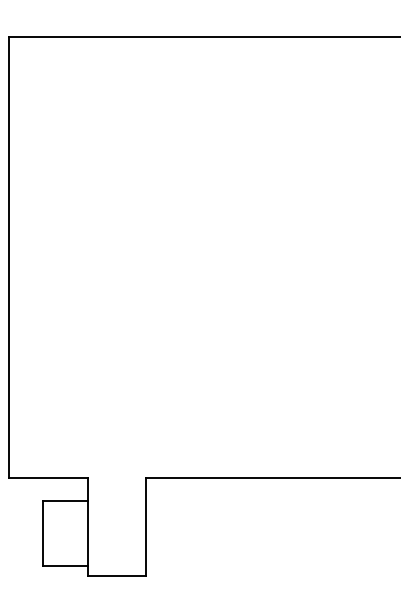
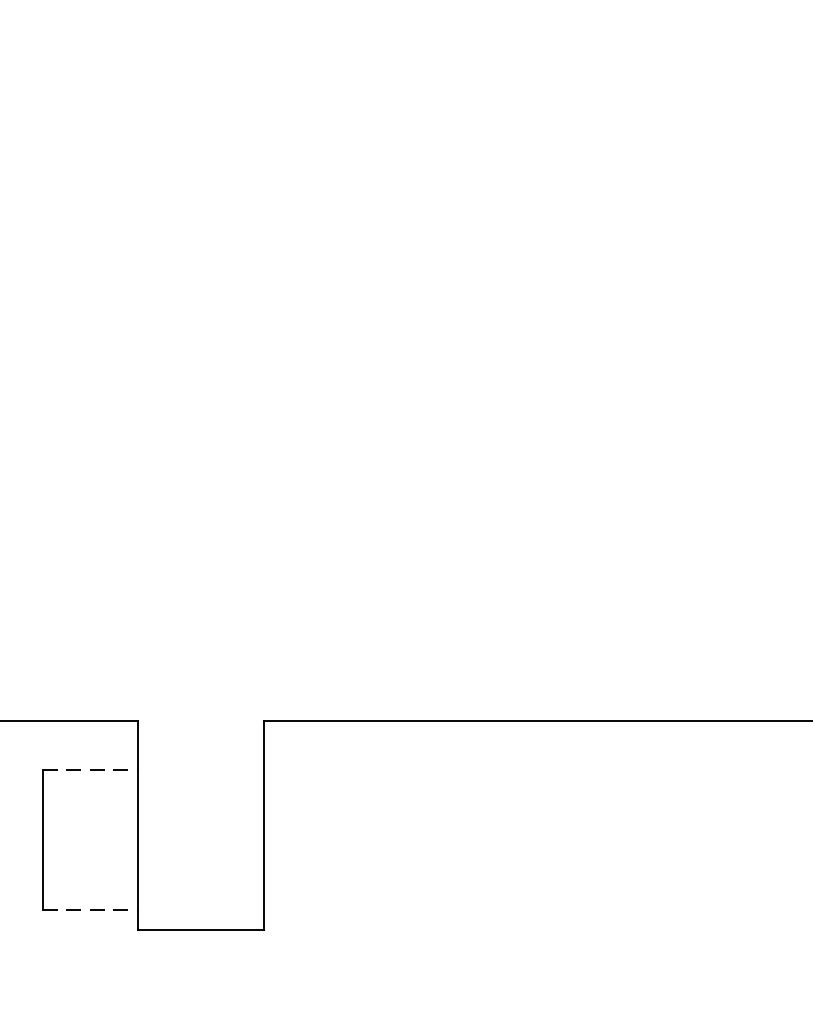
line: (65, 501) -> (91, 771), solid -> dashed
line: (65, 566) -> (91, 910), solid -> dashed

